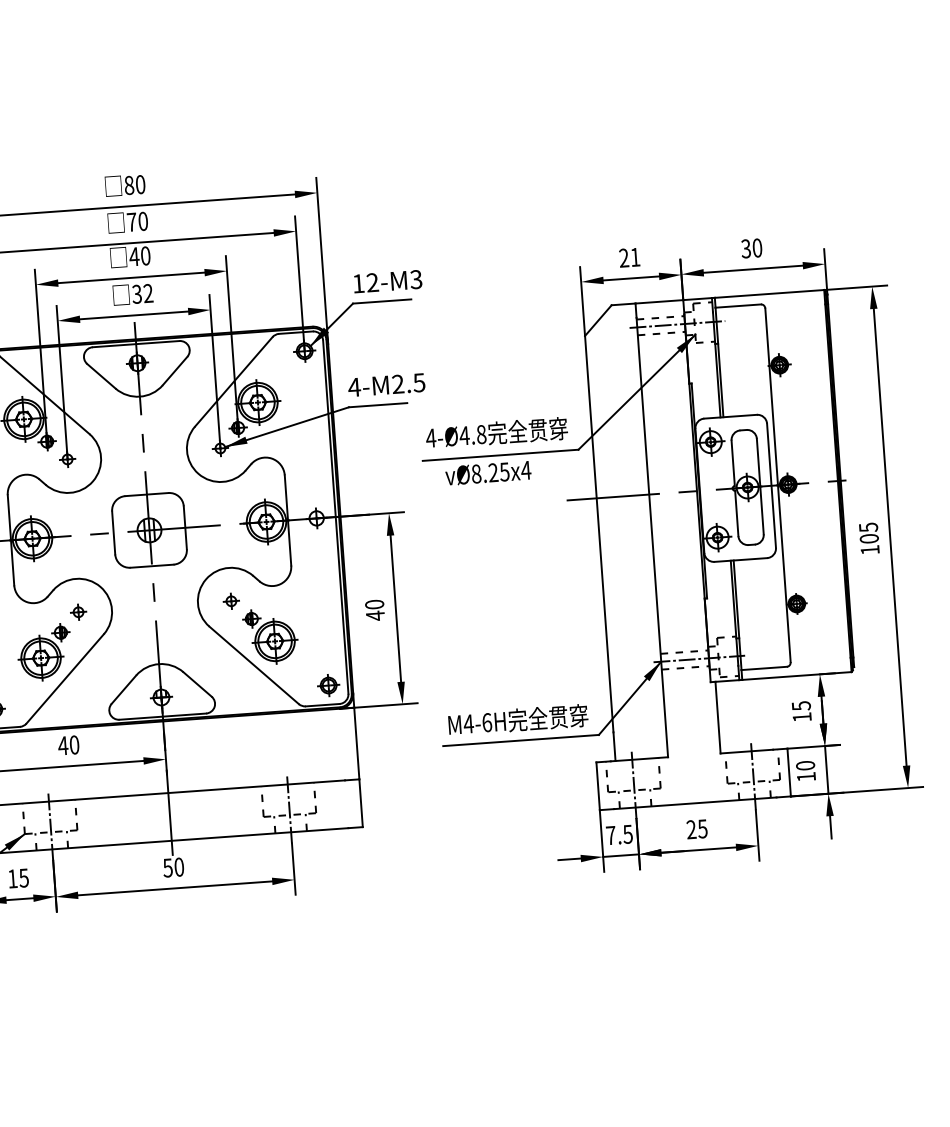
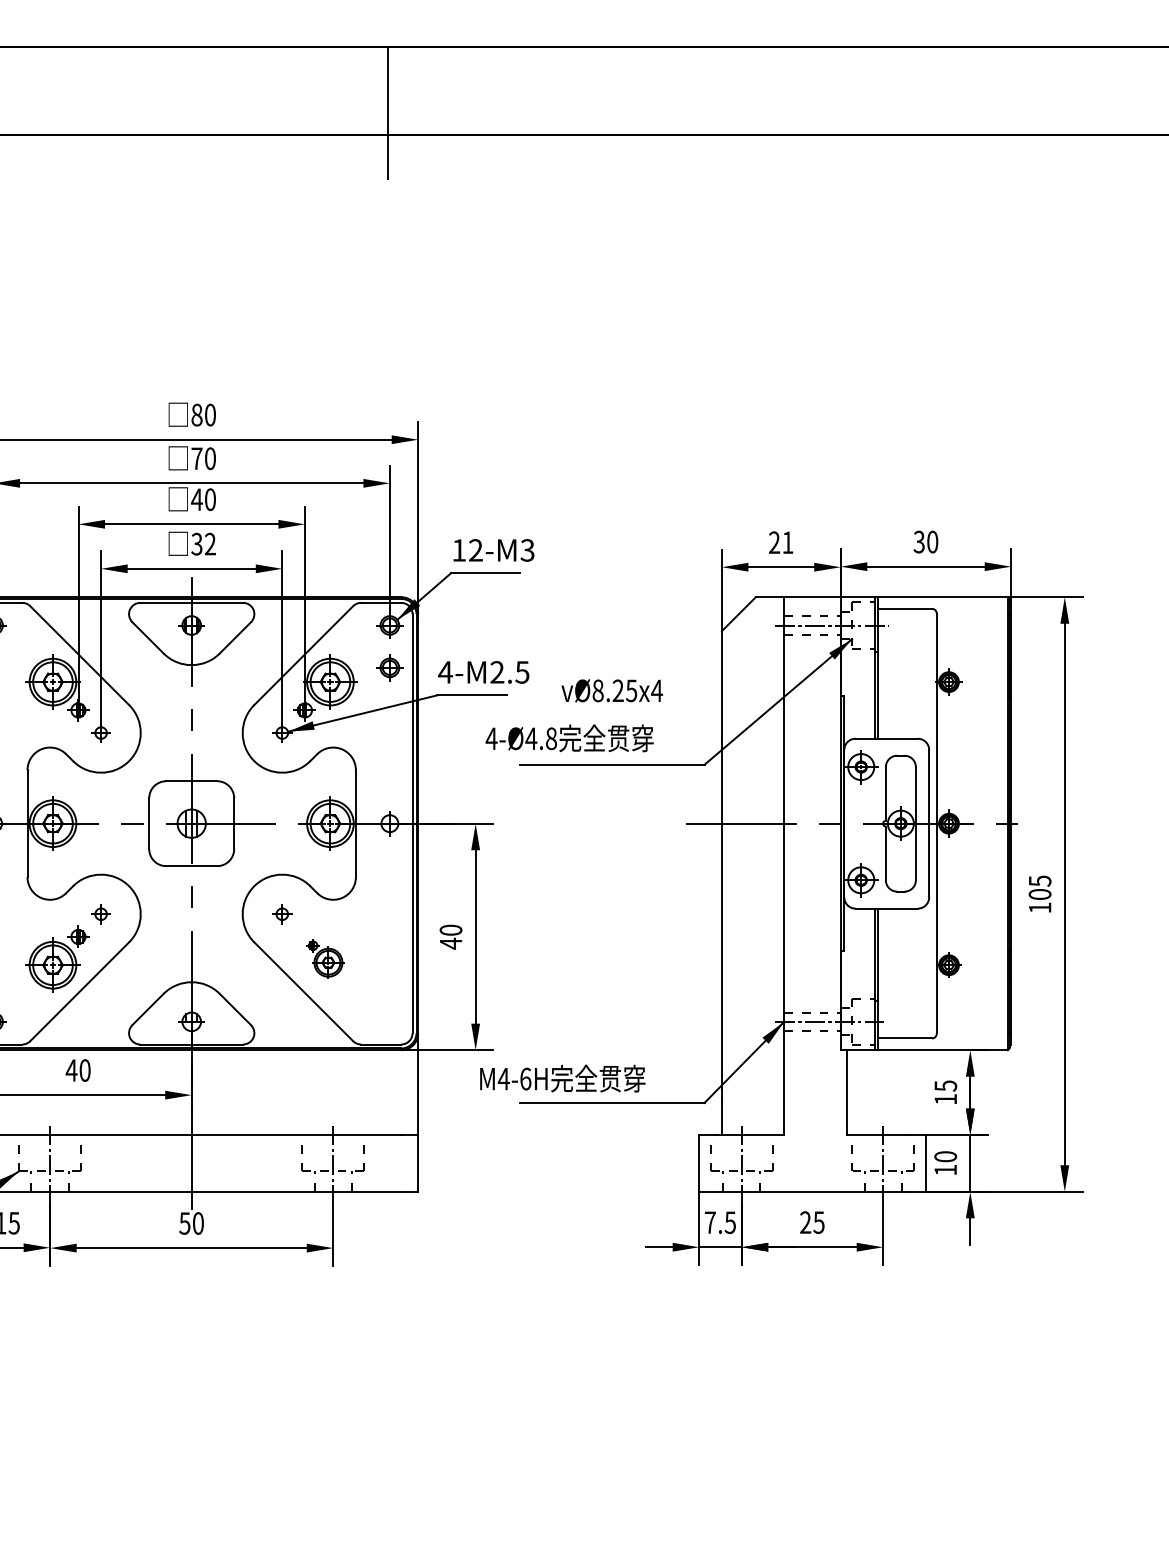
text: (496, 433) -> (569, 738), moved
text: (488, 472) -> (612, 690), moved
part: (270, 636) -> (325, 958), size x0.6
part: (328, 685) -> (389, 667), moved
text: (518, 719) -> (562, 1078), moved

